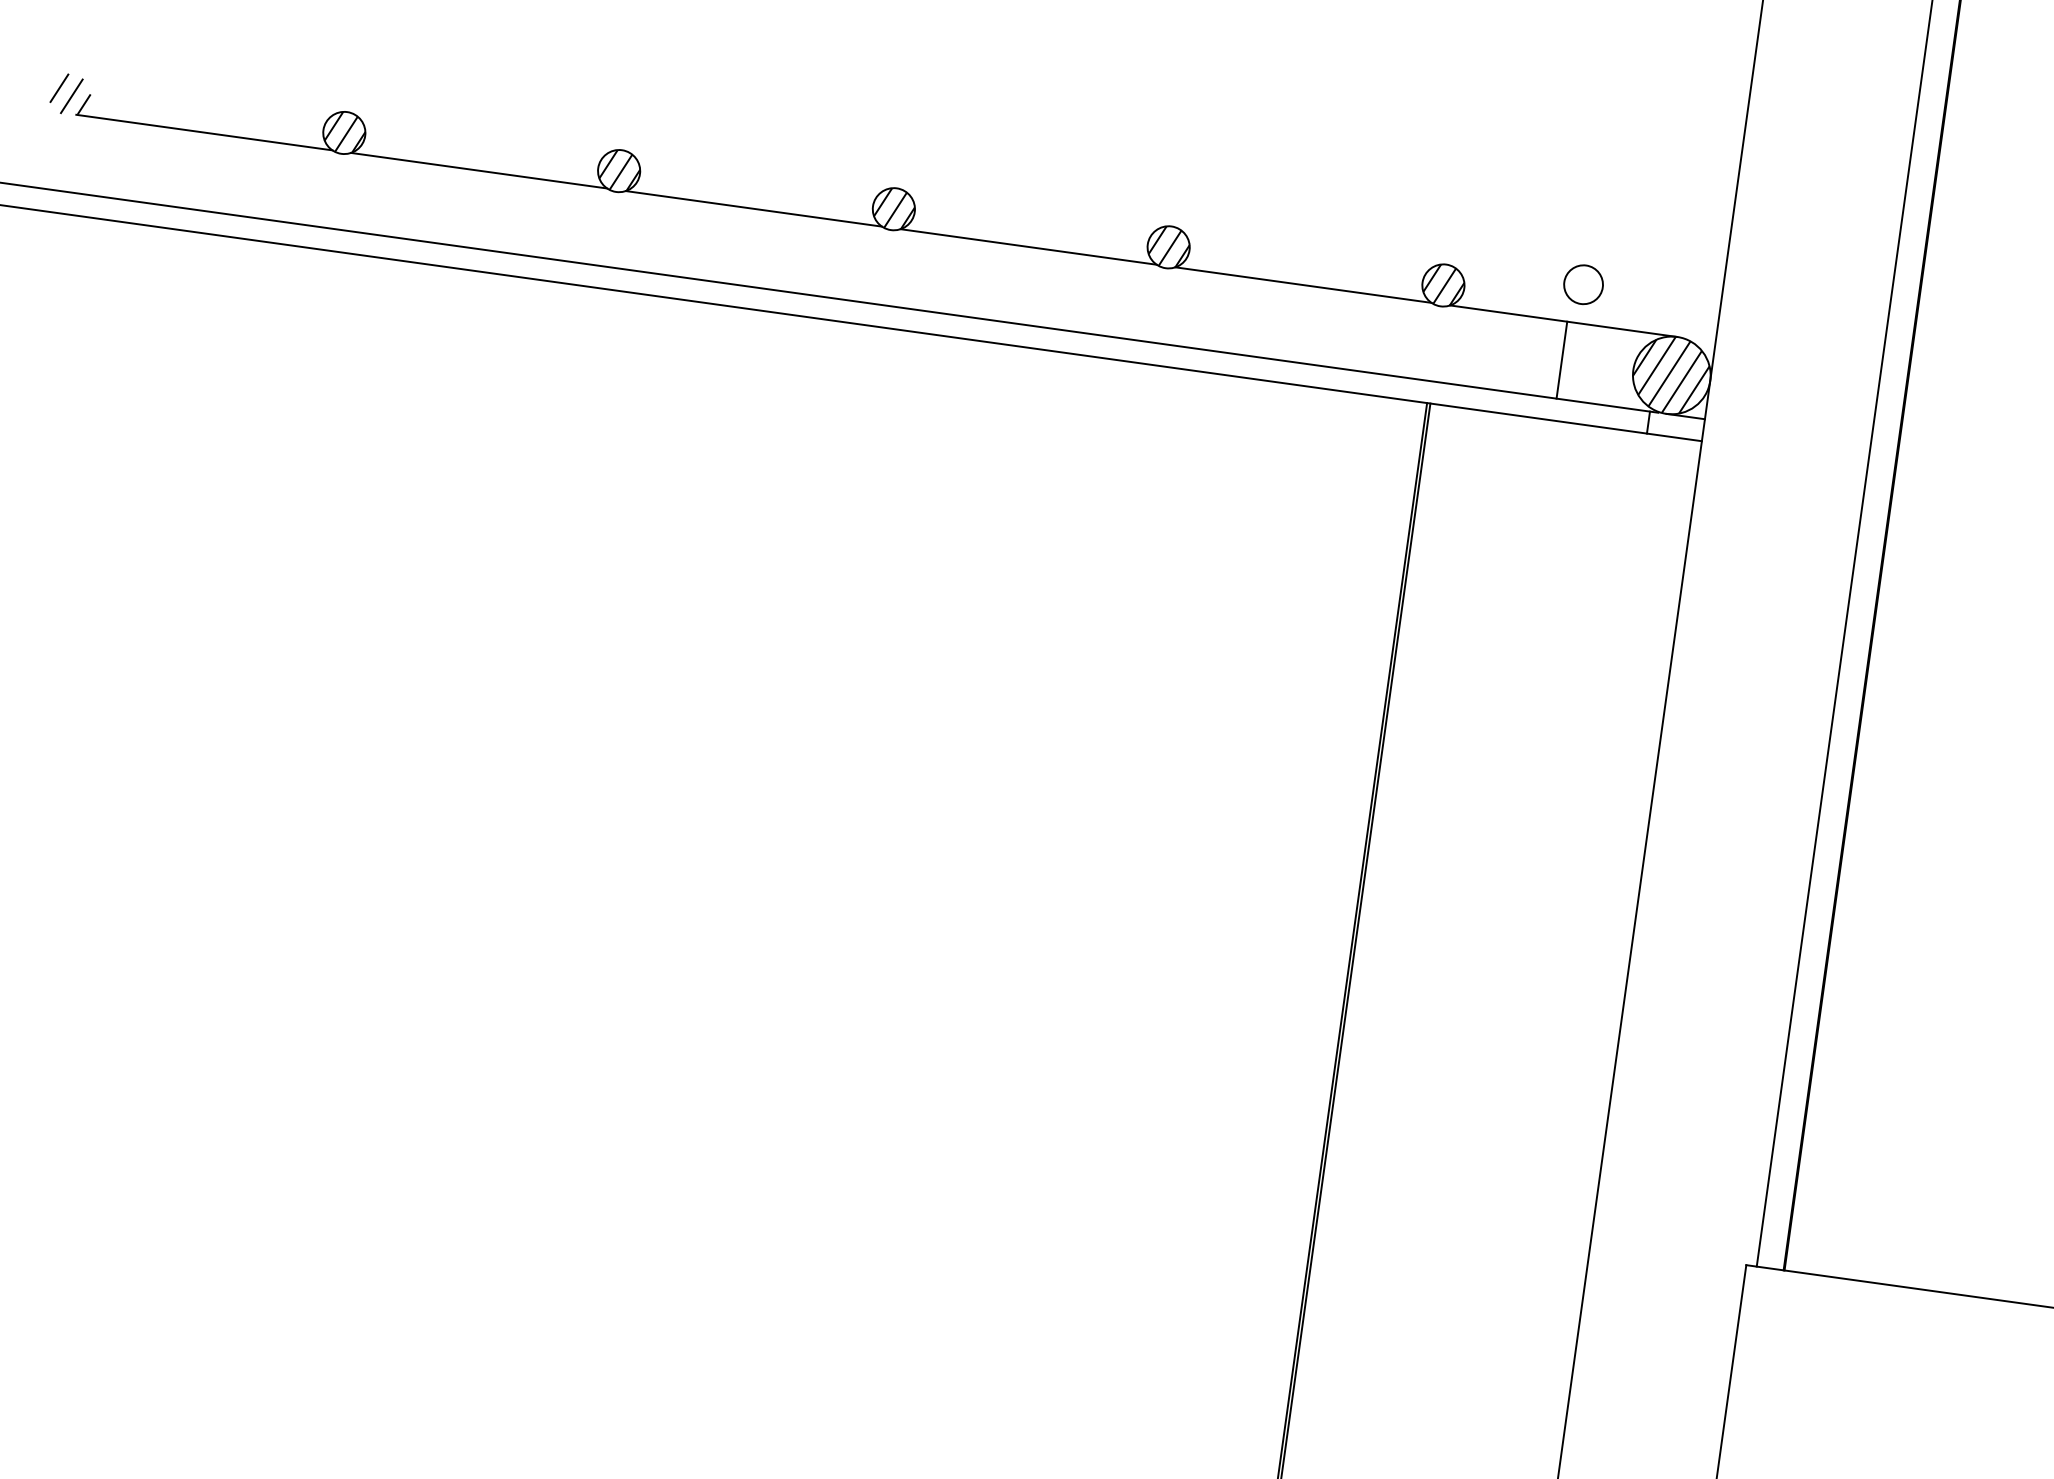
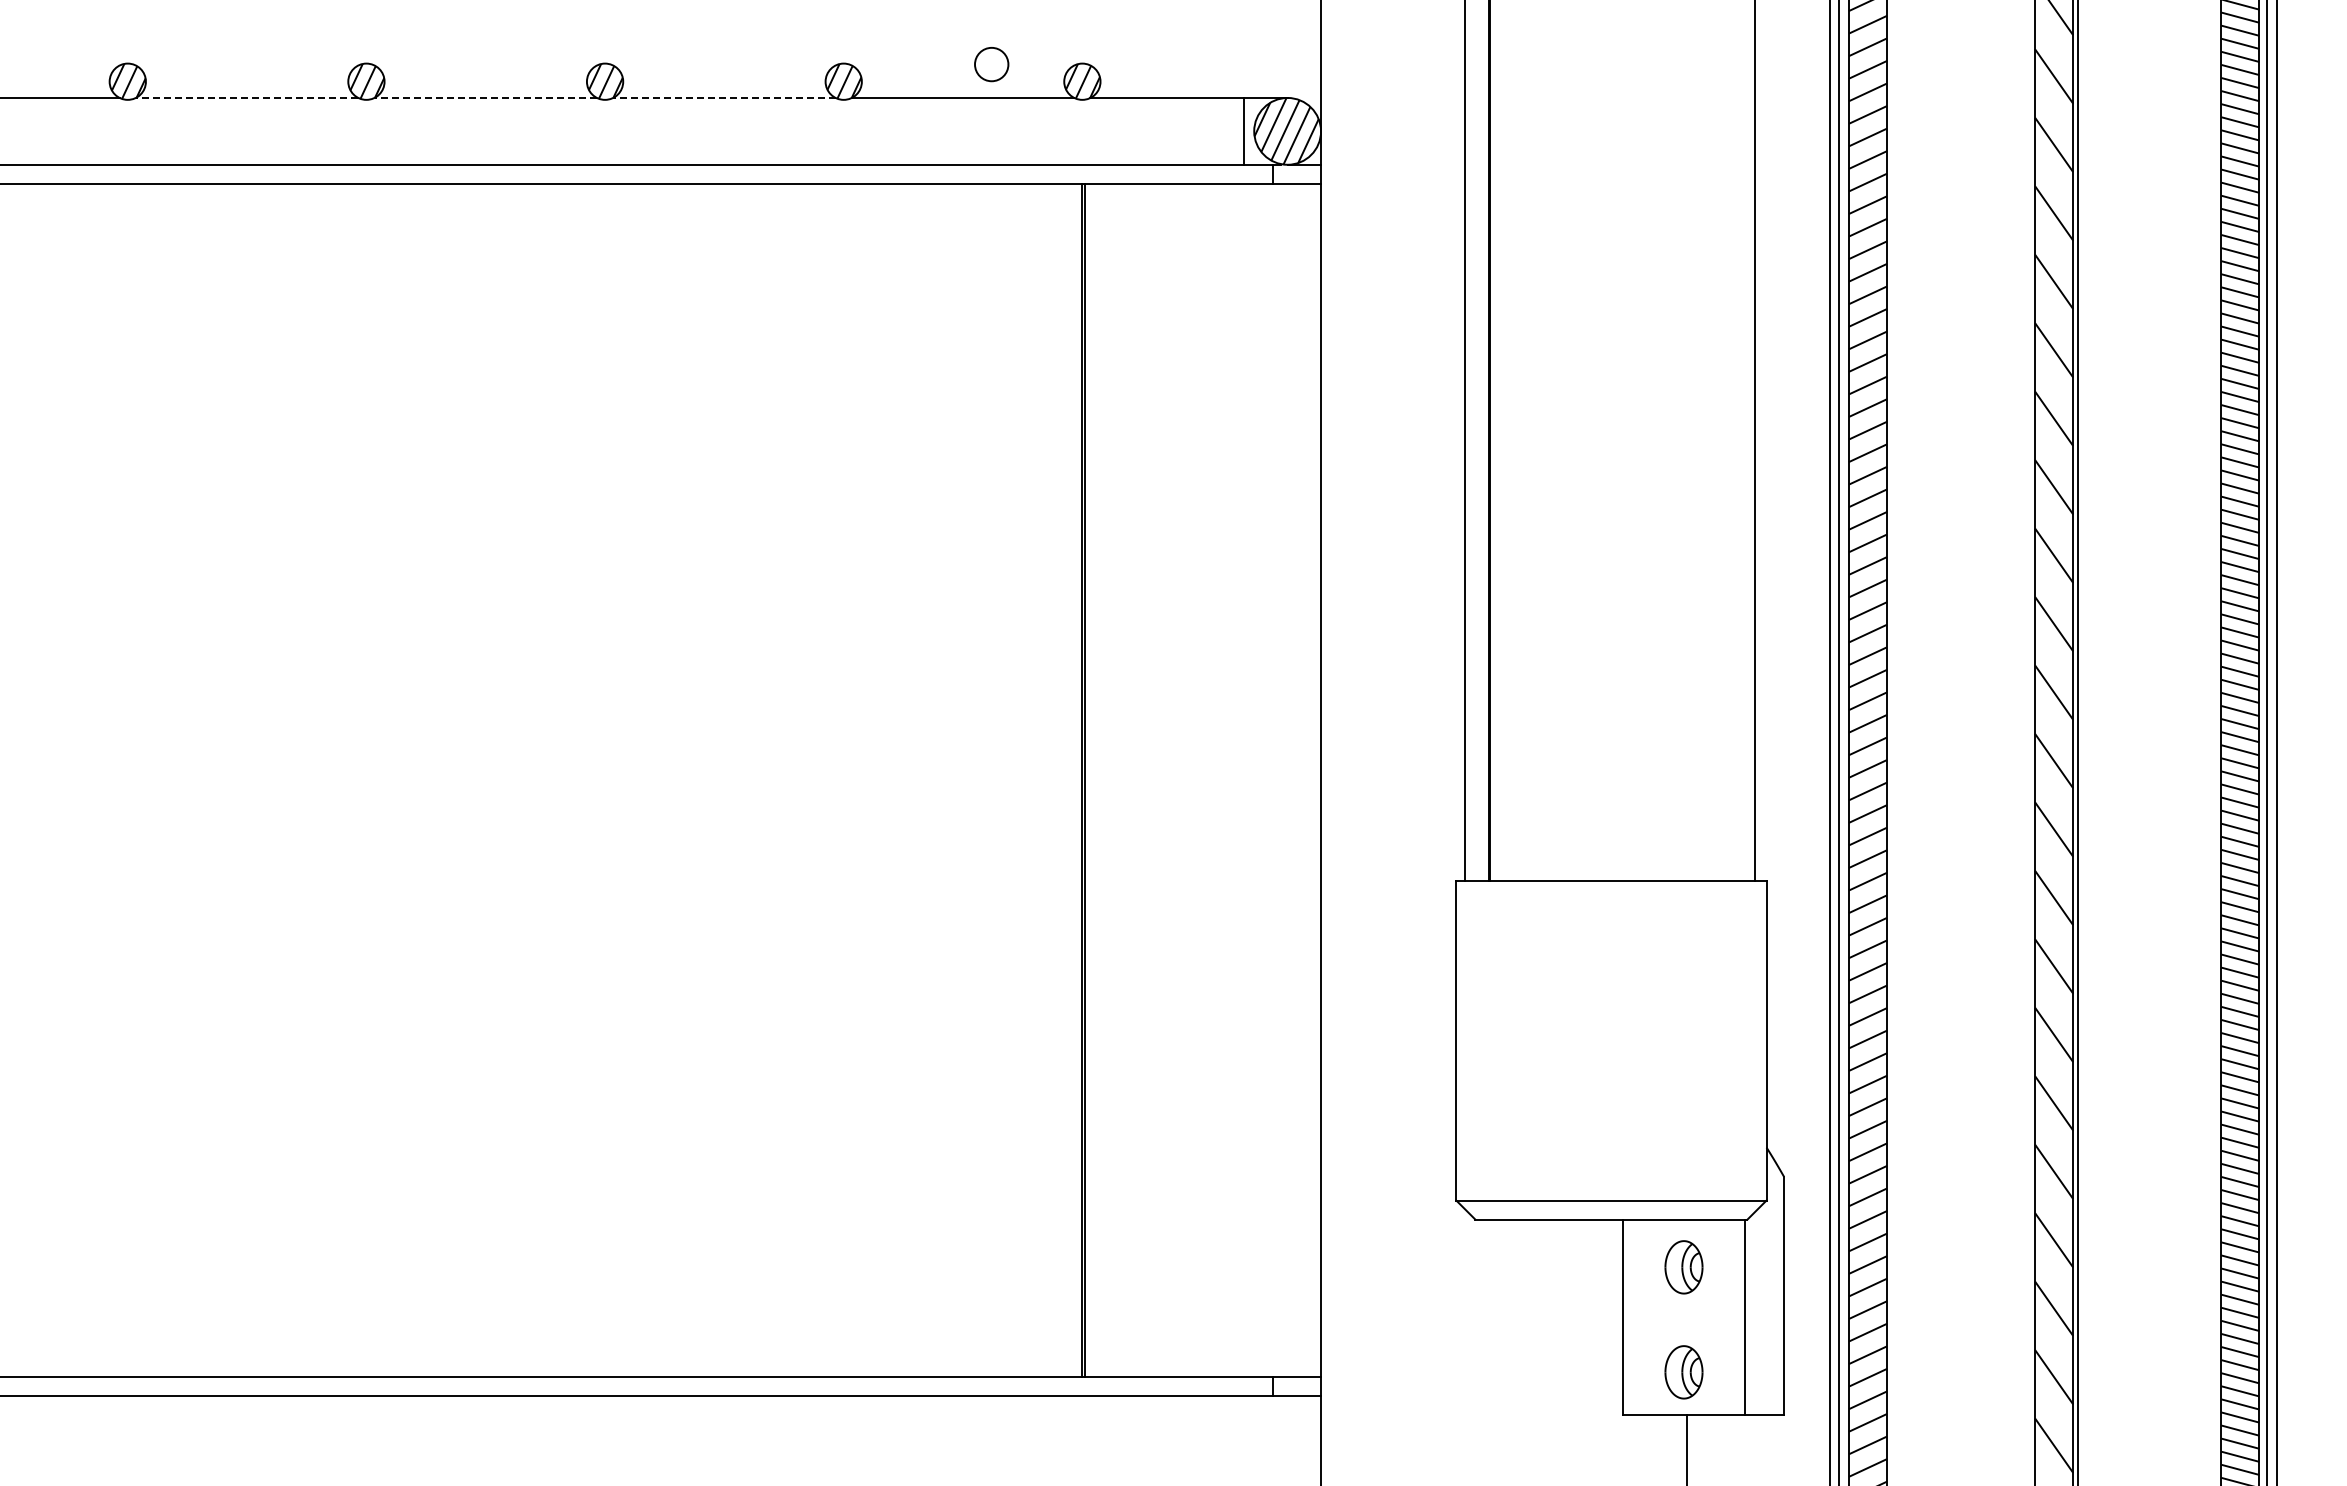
line: (478, 170) -> (246, 97), solid -> dashed
line: (753, 208) -> (485, 97), solid -> dashed
line: (1027, 246) -> (723, 97), solid -> dashed
circle: (1583, 284) -> (991, 64), moved
line: (1562, 359) -> (1244, 130), moved

